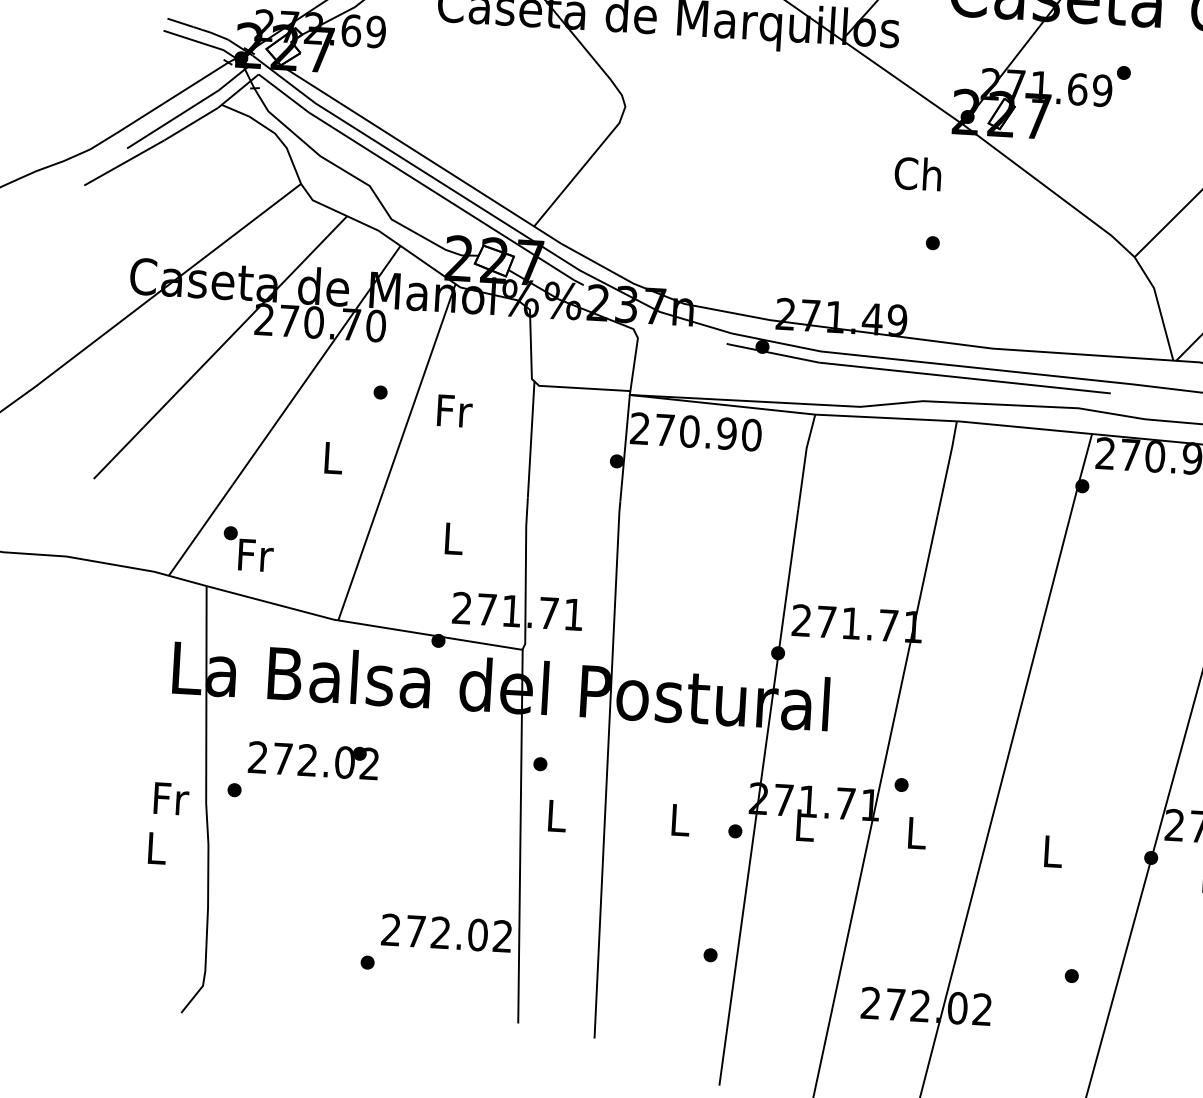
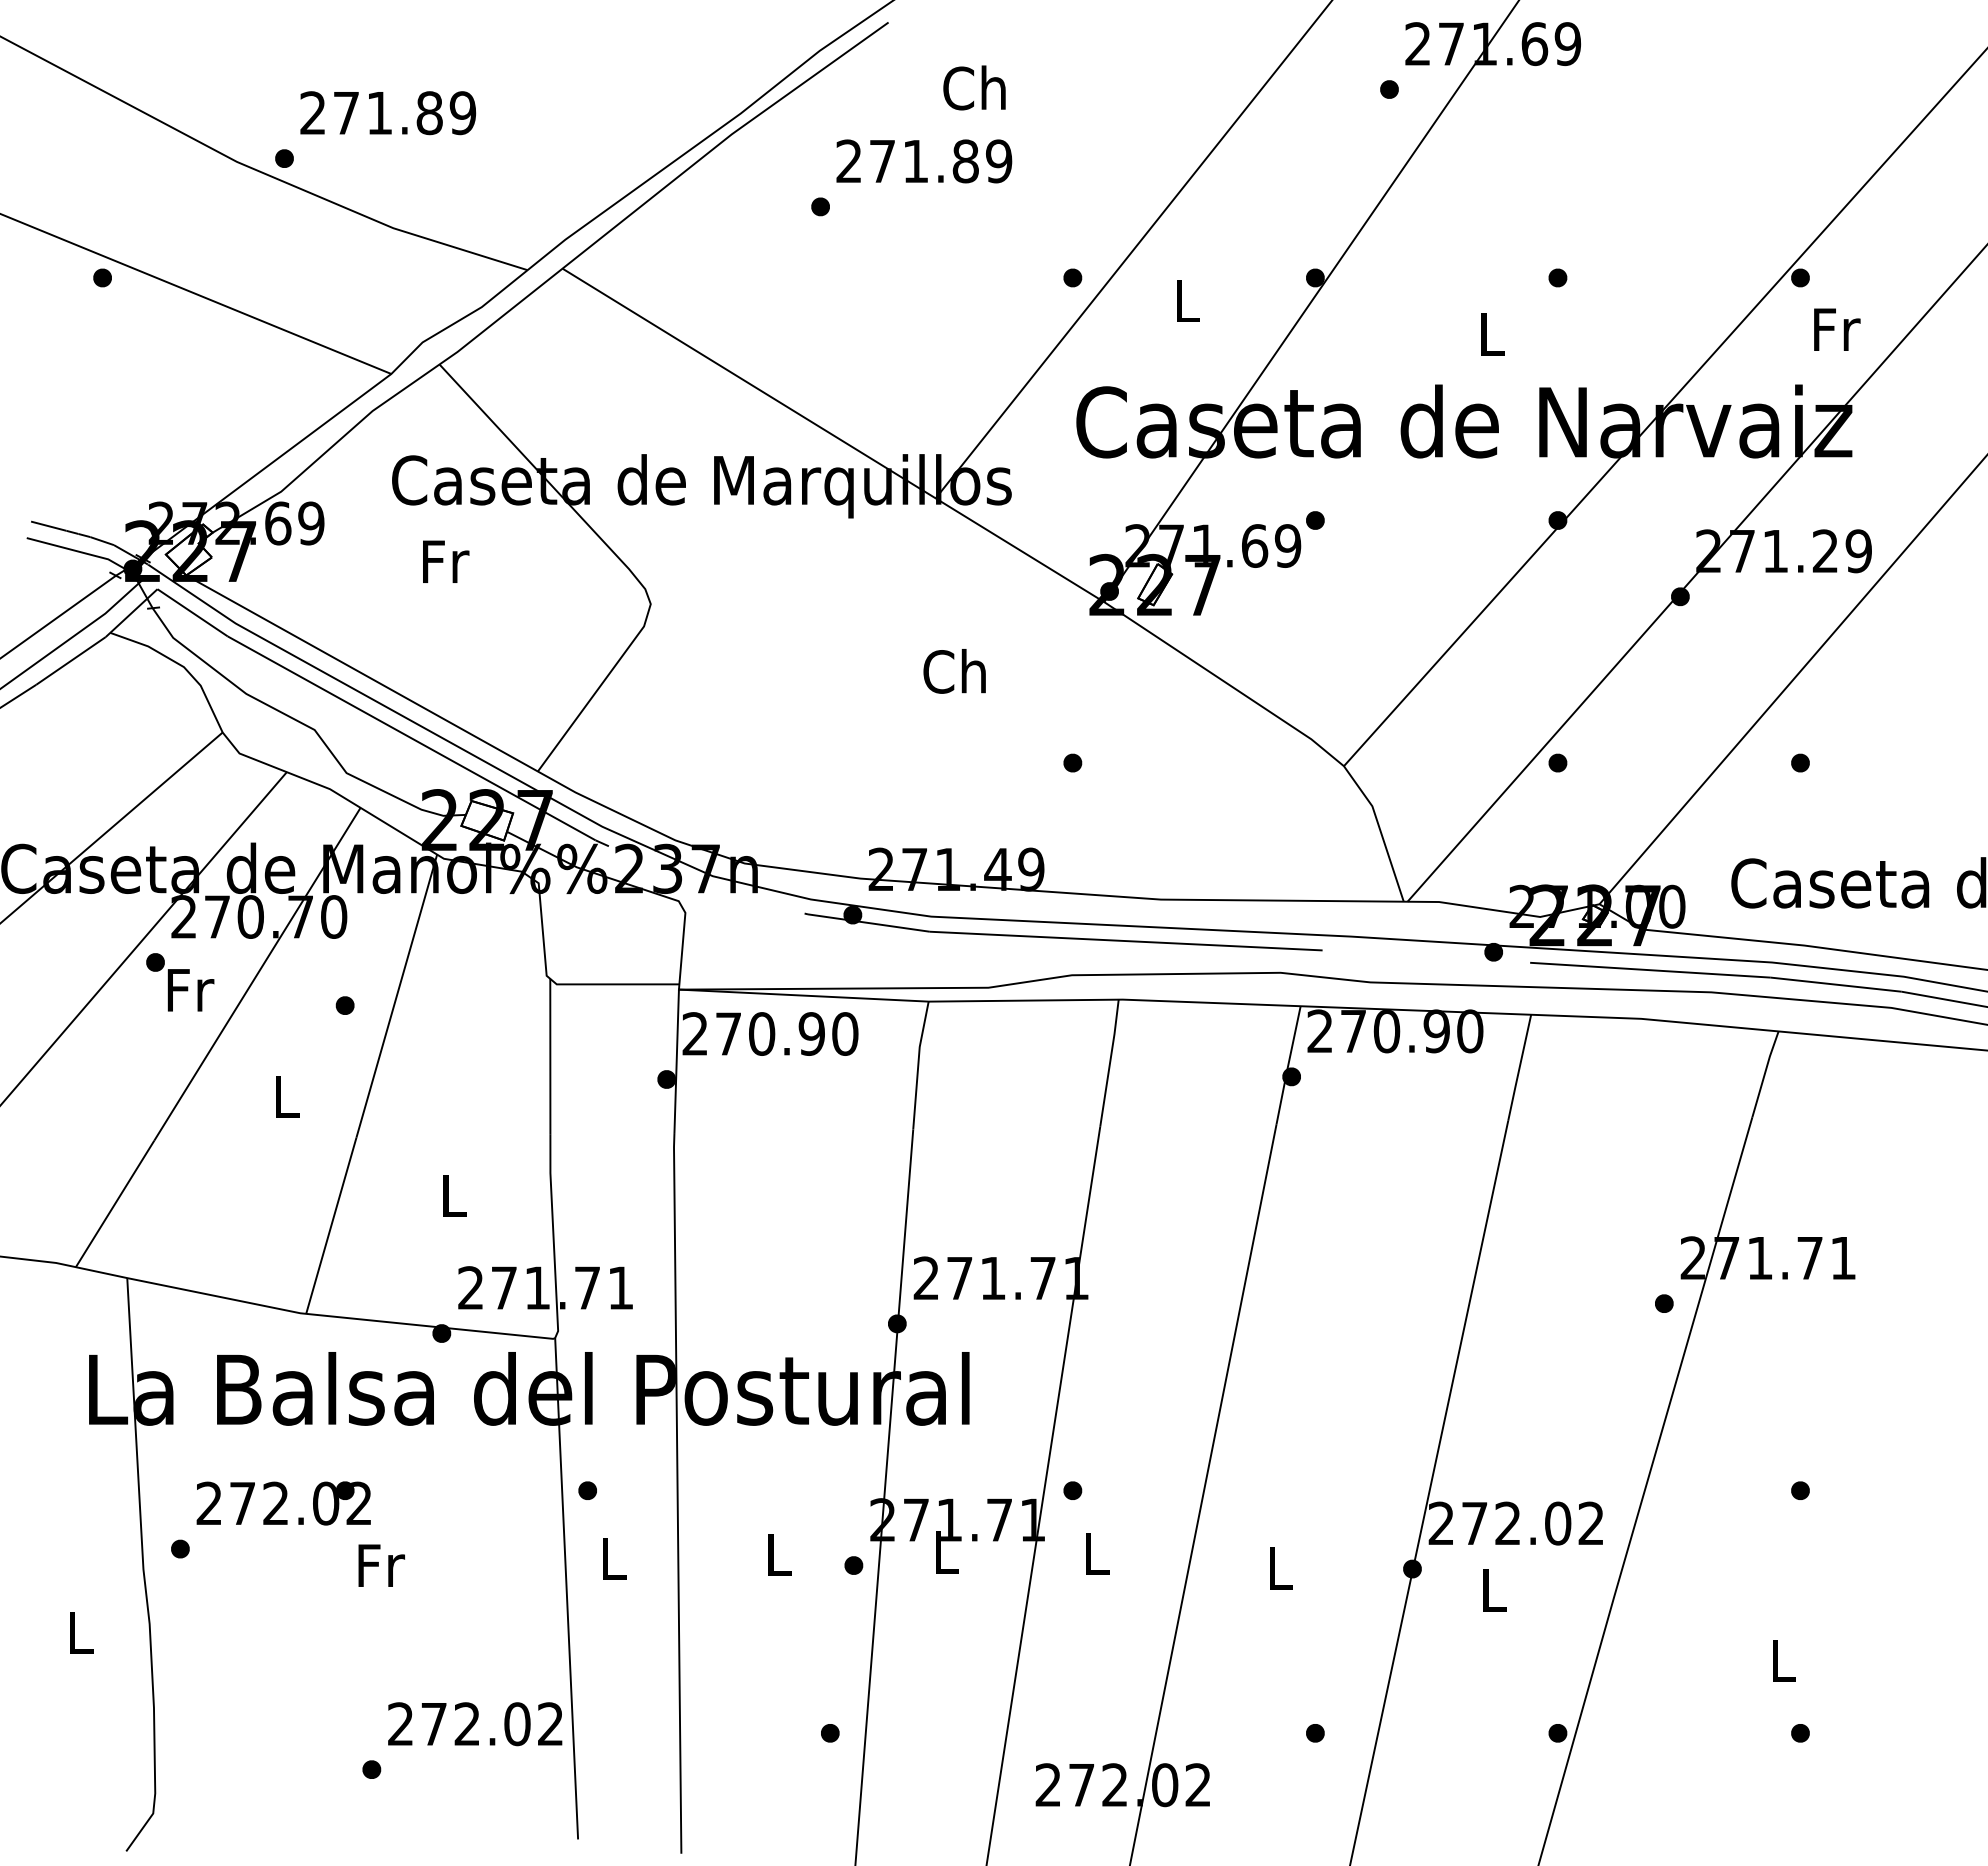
text: (917, 173) -> (954, 671), moved
text: (455, 410) -> (446, 561), moved
text: (248, 549) -> (180, 982), moved
text: (171, 798) -> (381, 1565), moved

